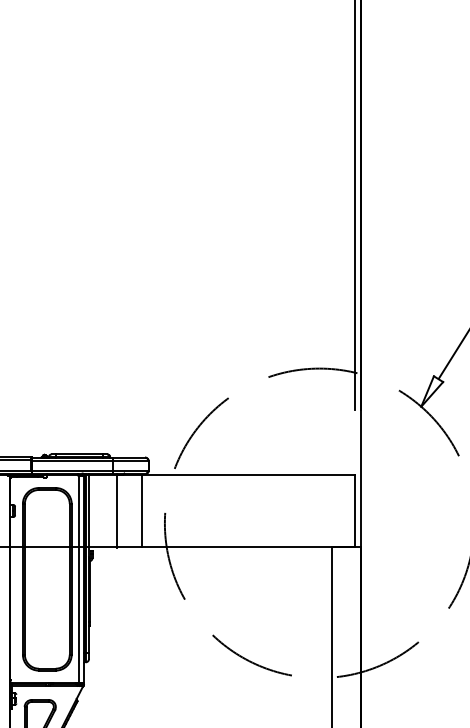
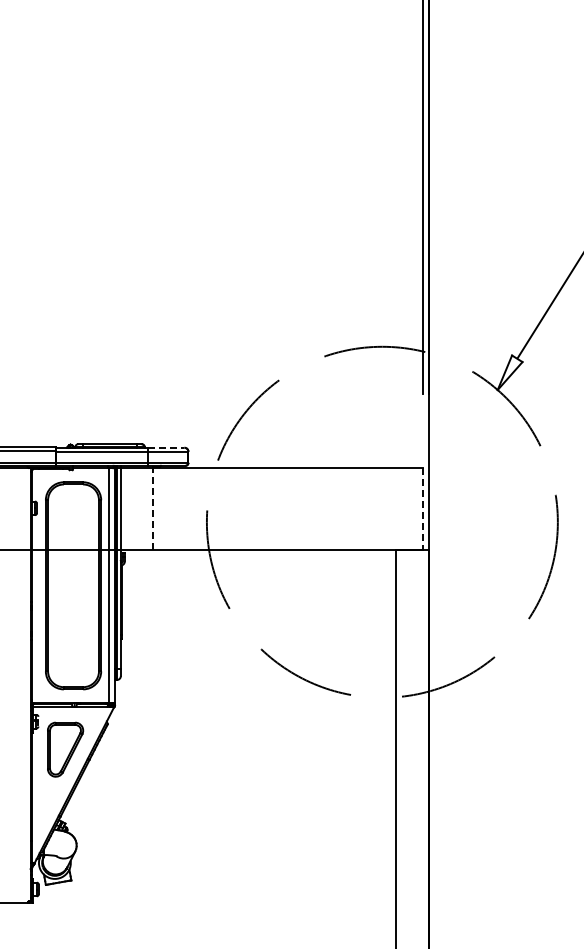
line: (129, 457) -> (166, 447), solid -> dashed
line: (116, 510) -> (152, 507), solid -> dashed
line: (142, 511) -> (181, 508), removed
line: (354, 511) -> (422, 508), solid -> dashed

